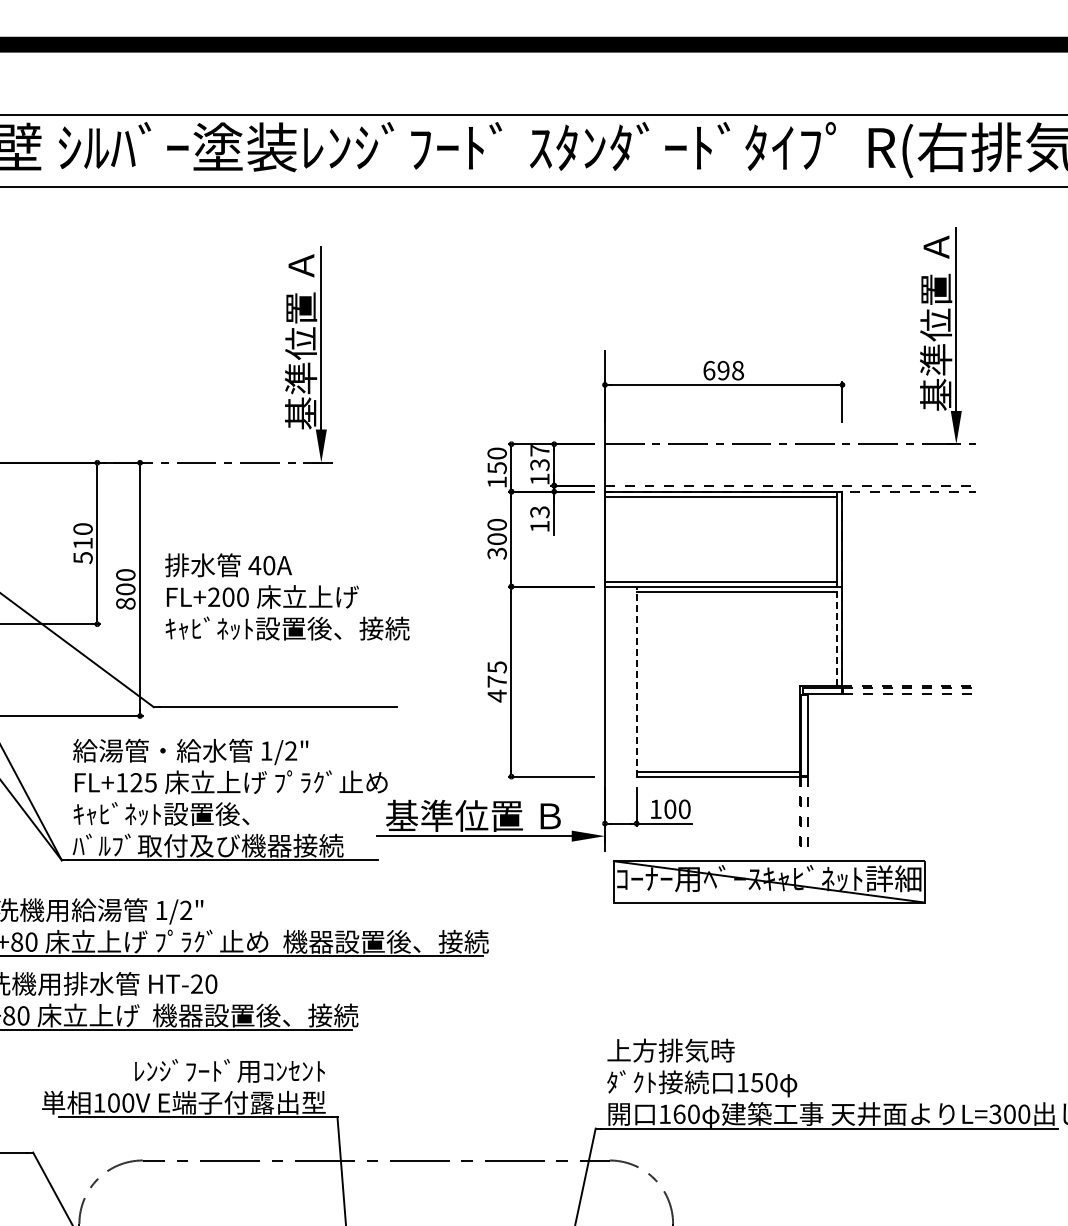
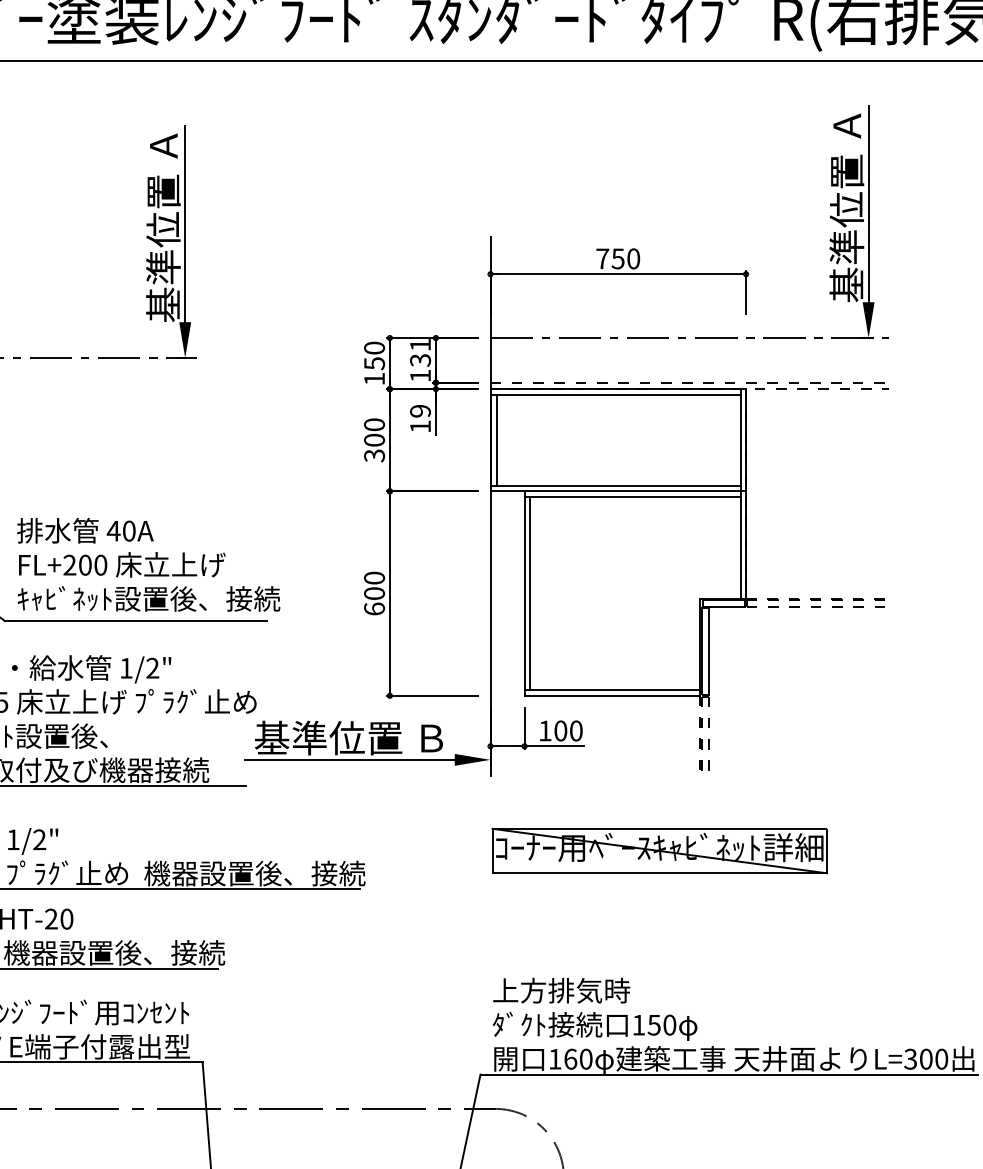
text: (723, 370) -> (618, 258), 698 -> 750
text: (539, 450) -> (420, 344), 137 -> 131
text: (539, 512) -> (420, 411), 13 -> 19
line: (610, 538) -> (496, 439), added
text: (287, 596) -> (148, 564), moved
line: (837, 636) -> (740, 544), dashed -> solid
text: (496, 681) -> (373, 593), 475 -> 600
line: (636, 681) -> (524, 593), dashed -> solid
line: (641, 681) -> (529, 593), added
part: (769, 881) -> (660, 850), moved

